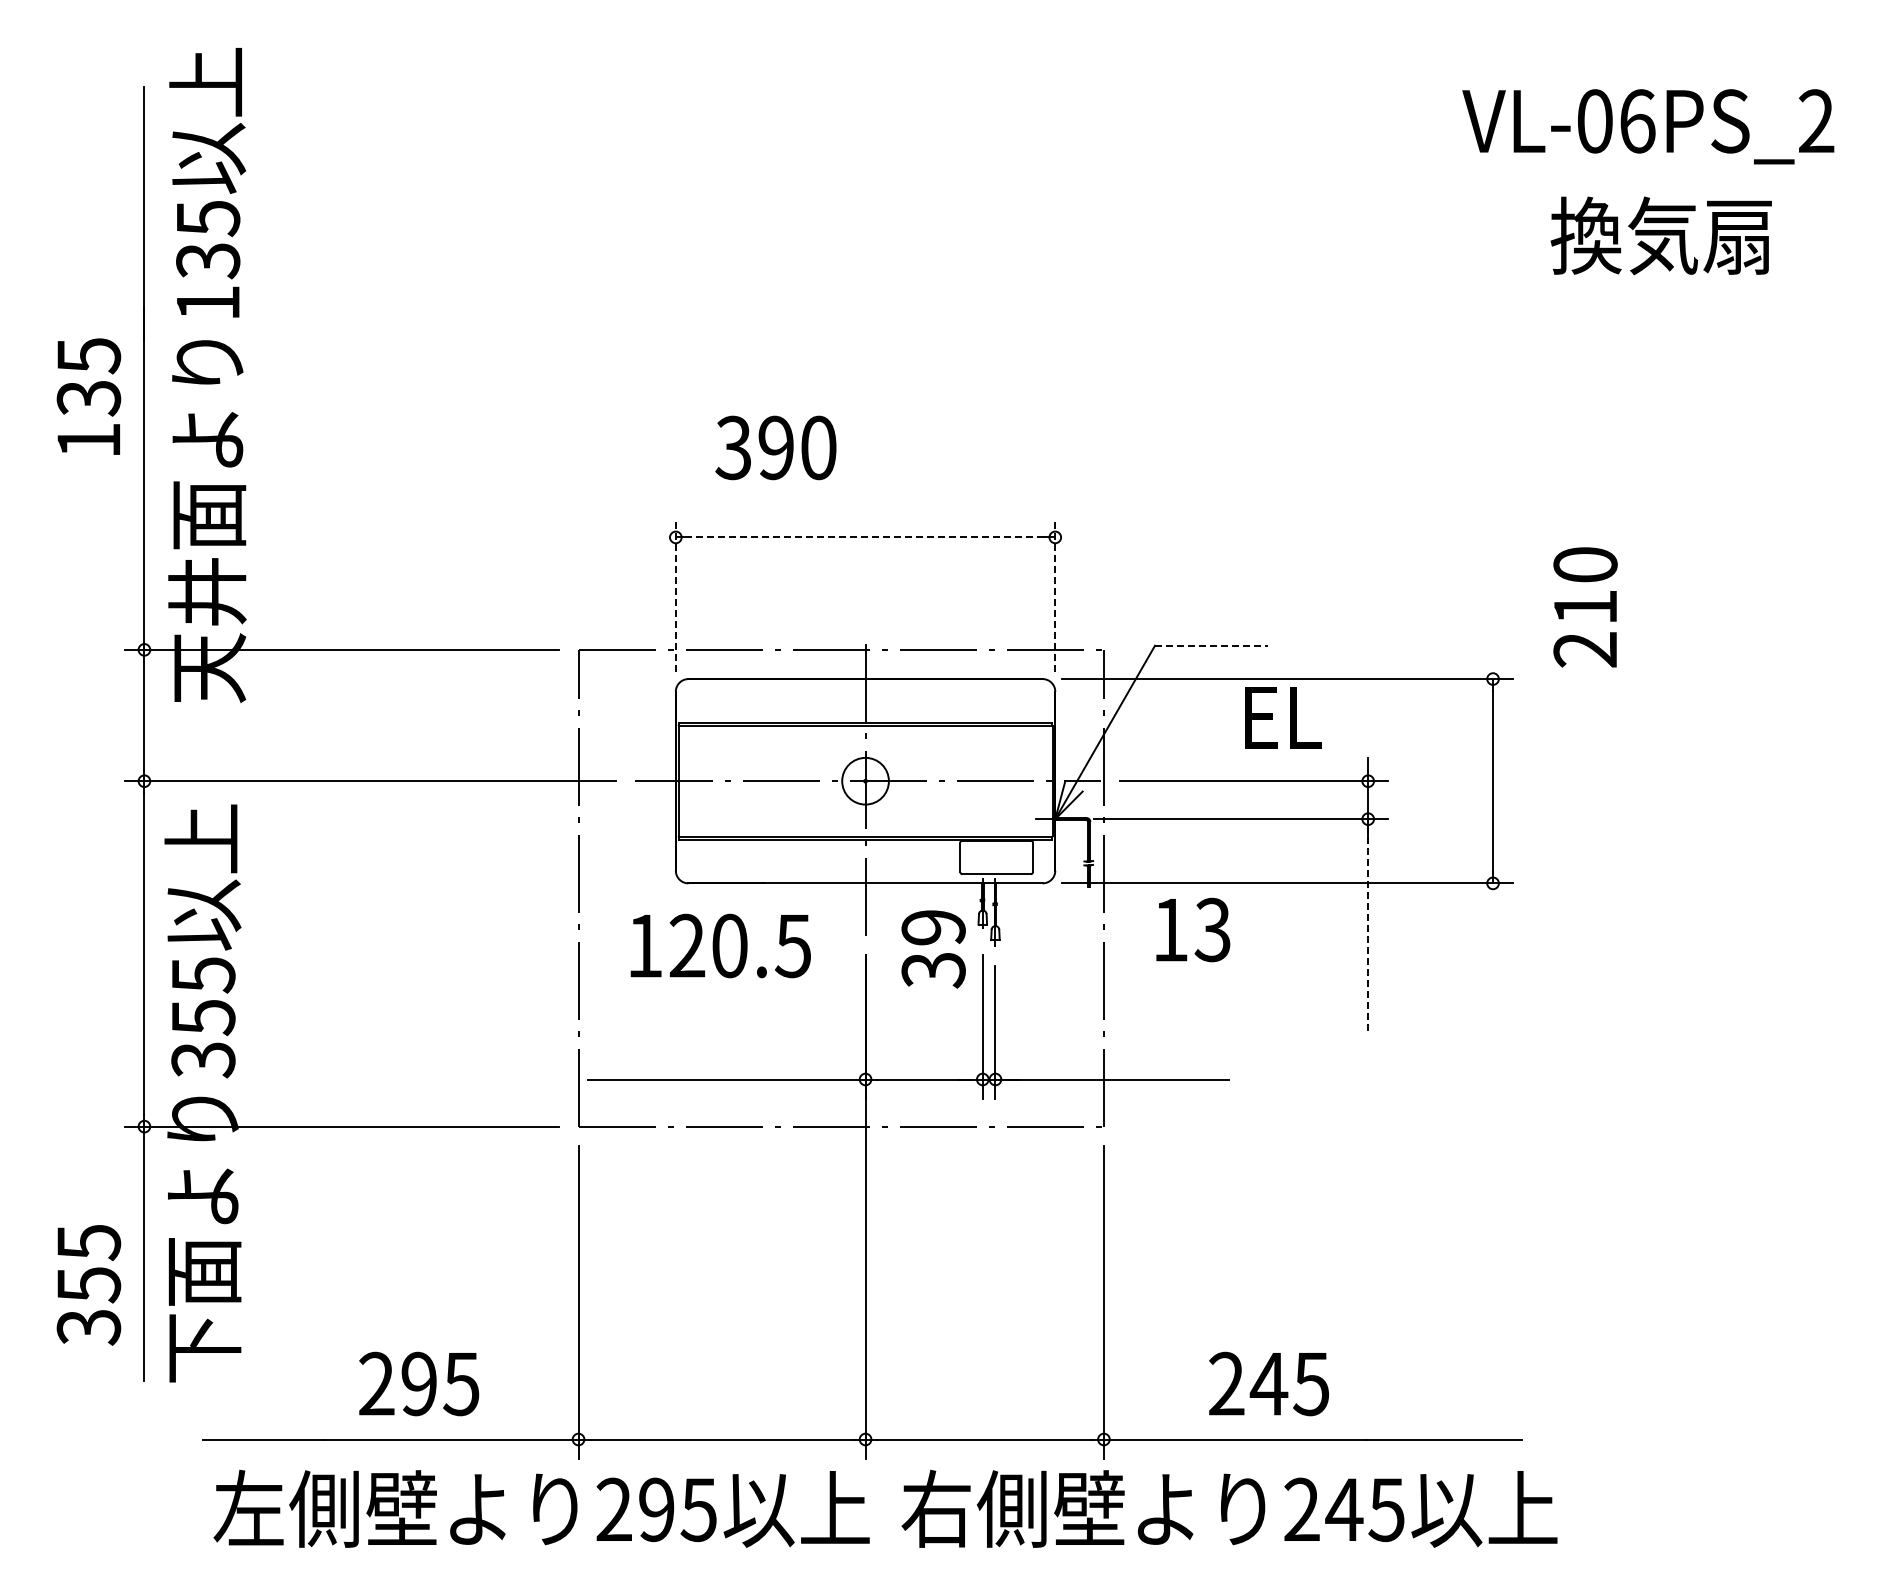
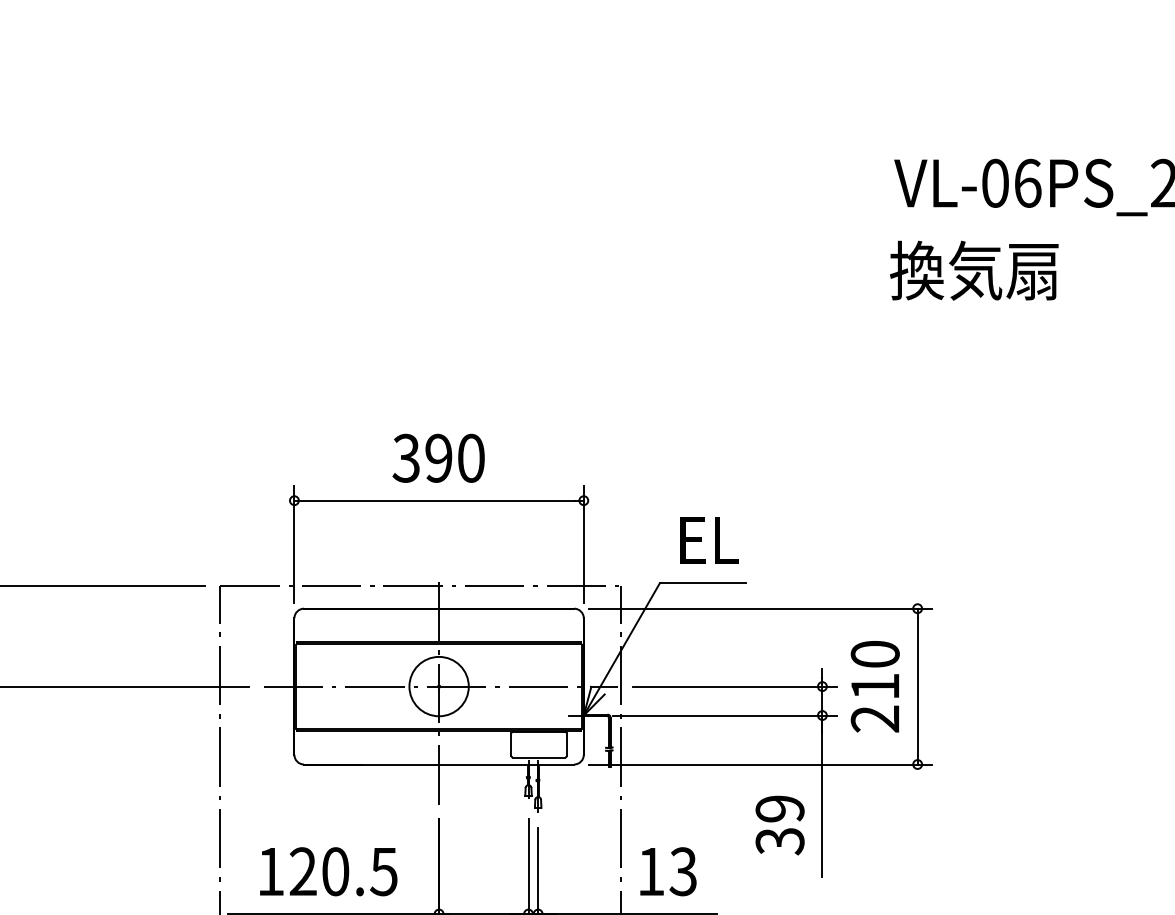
text: (1660, 235) -> (973, 270), moved
text: (775, 447) -> (438, 458), moved
line: (865, 537) -> (439, 500), dashed -> solid
line: (675, 594) -> (294, 544), dashed -> solid
line: (1055, 594) -> (583, 544), dashed -> solid
text: (1585, 607) -> (875, 686), moved
line: (1211, 645) -> (702, 583), dashed -> solid
text: (1283, 717) -> (709, 540), moved
circle: (865, 781) -> (439, 686), size x1.67
line: (1368, 925) -> (822, 796), dashed -> solid
text: (1193, 929) -> (668, 871), moved
text: (720, 945) -> (328, 871), moved
text: (933, 949) -> (779, 825), moved

